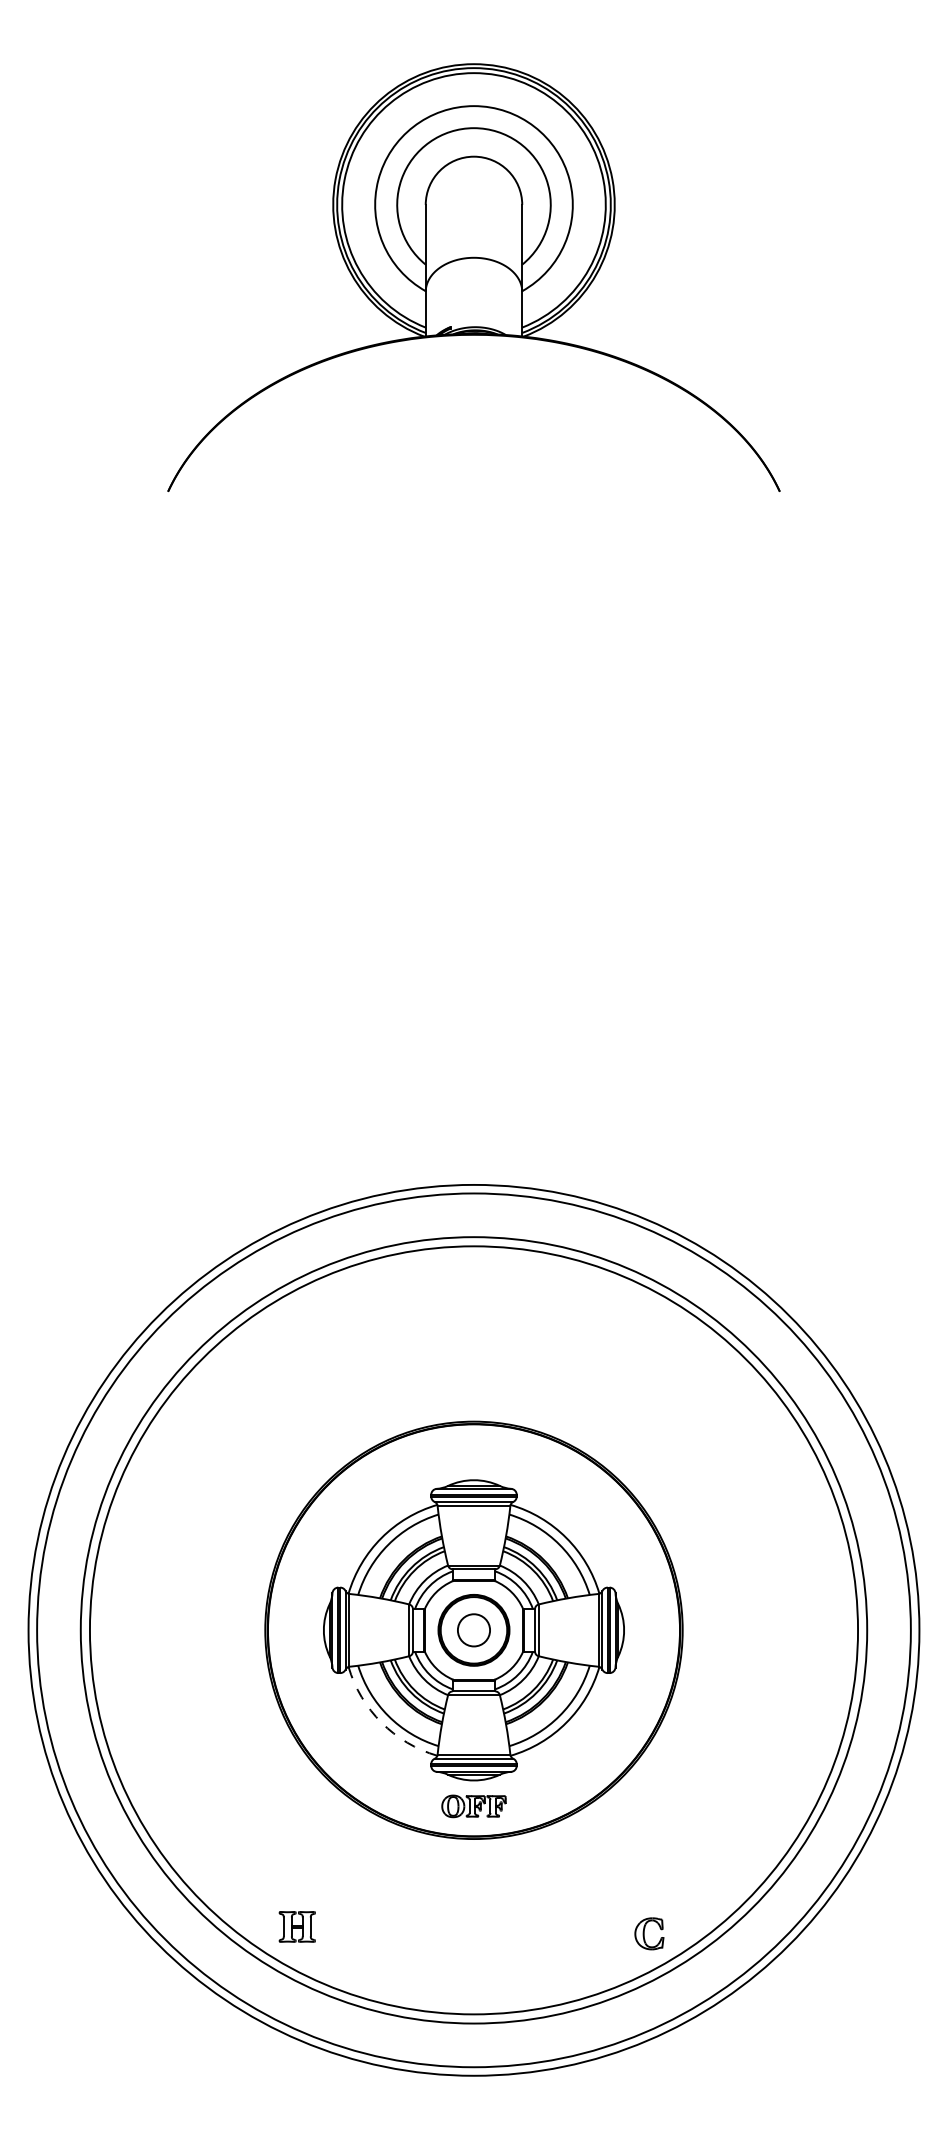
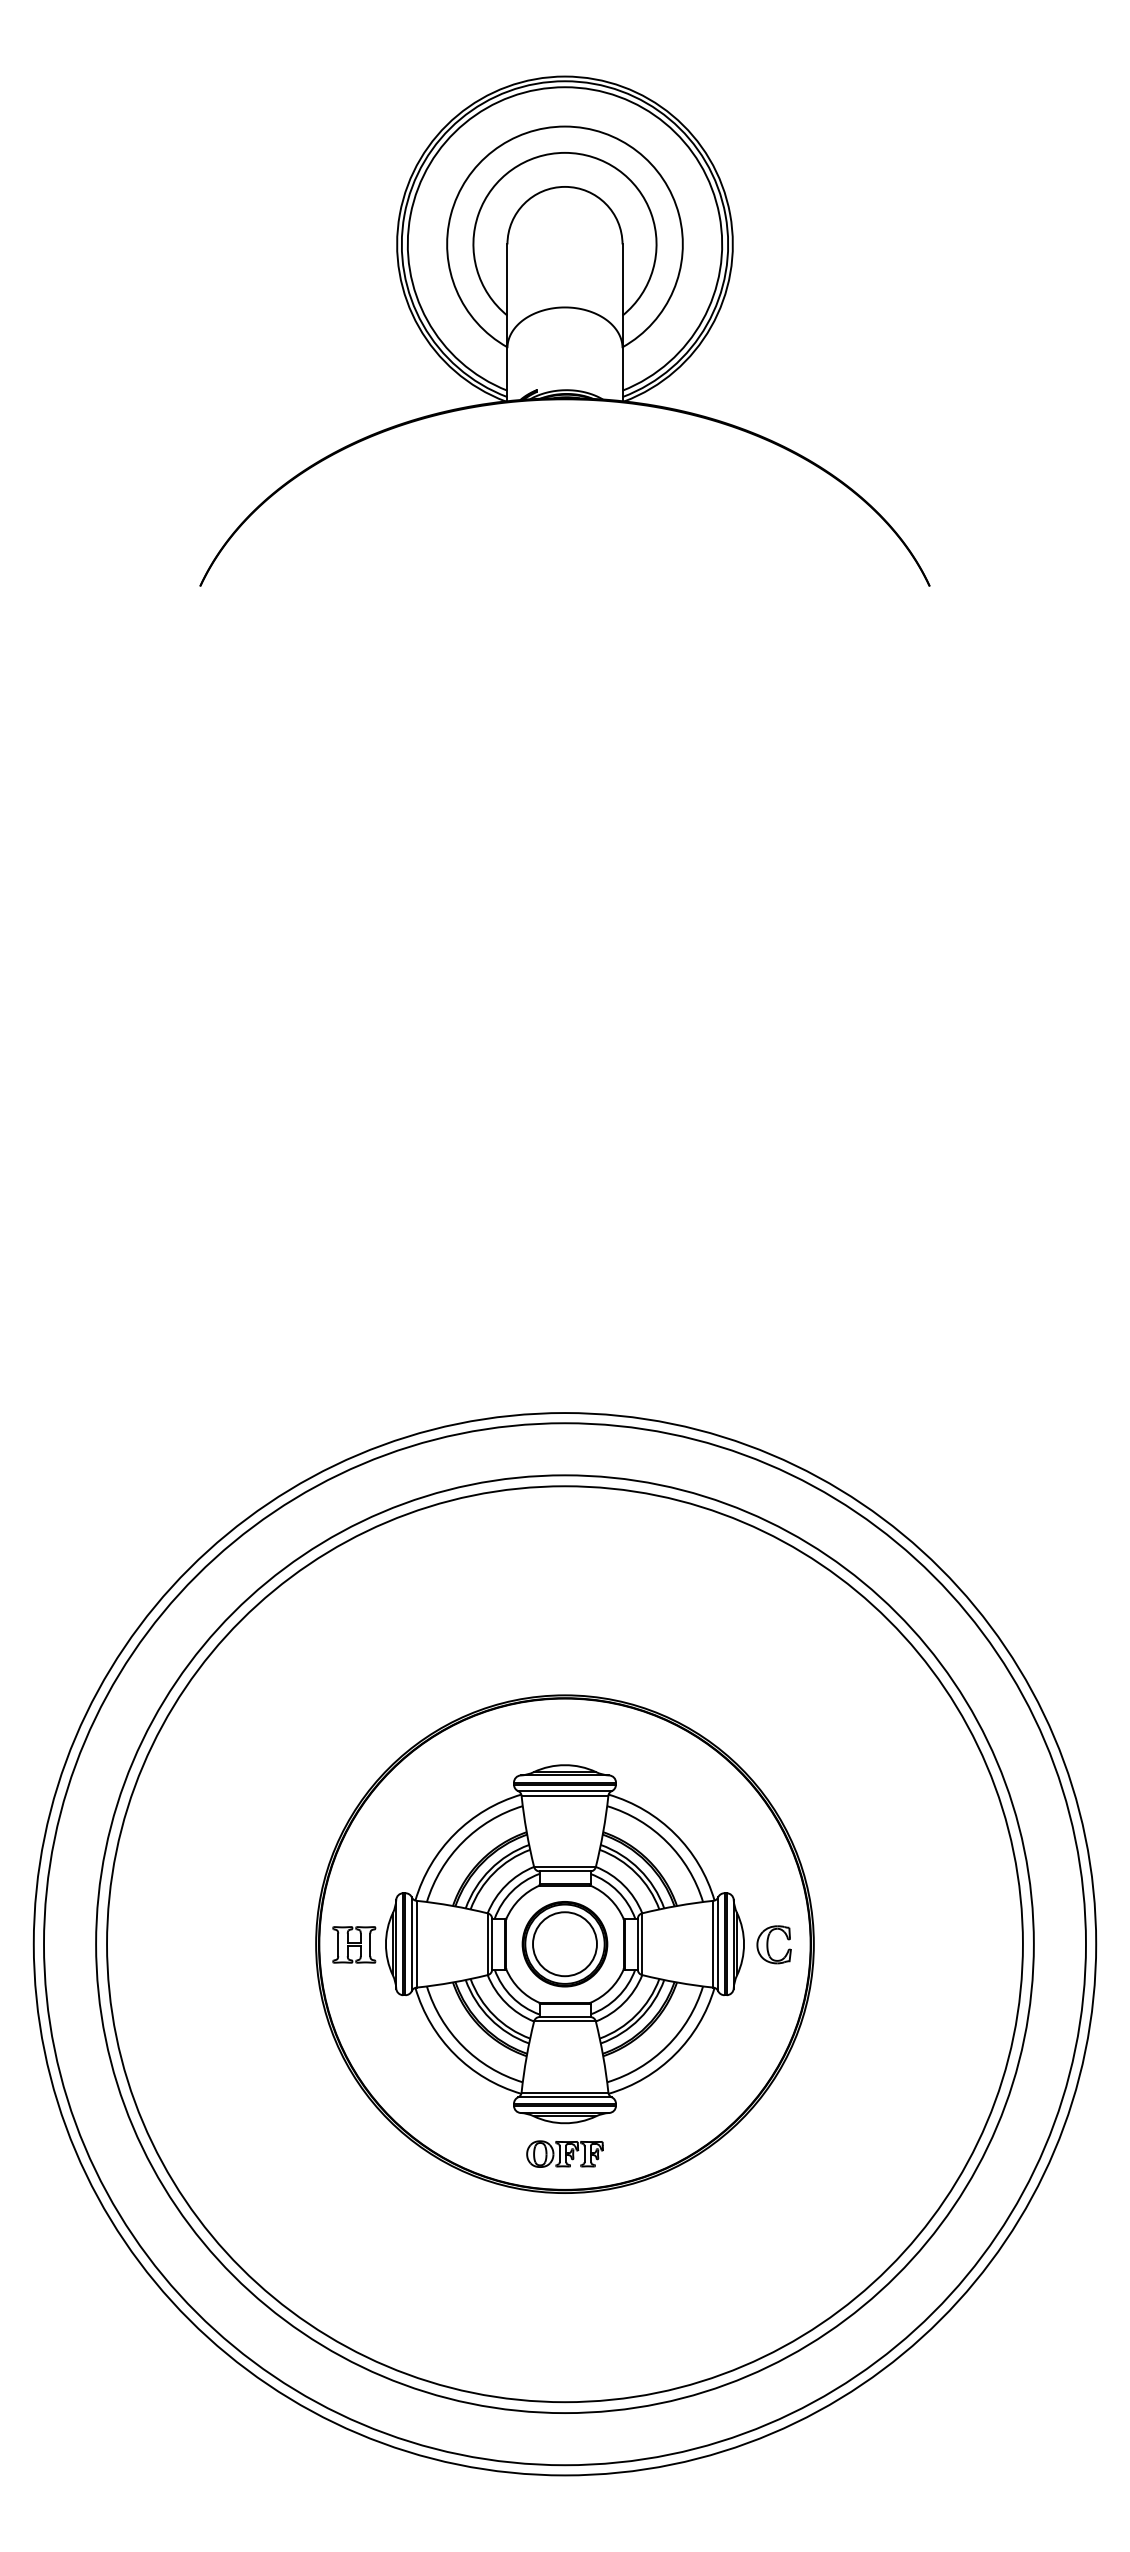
circle: (473, 1630) -> (564, 1944), size x1.67
arc: (381, 1722) -> (454, 2054), dashed -> solid
part: (296, 1926) -> (353, 1944), moved
part: (649, 1933) -> (774, 1944), moved

